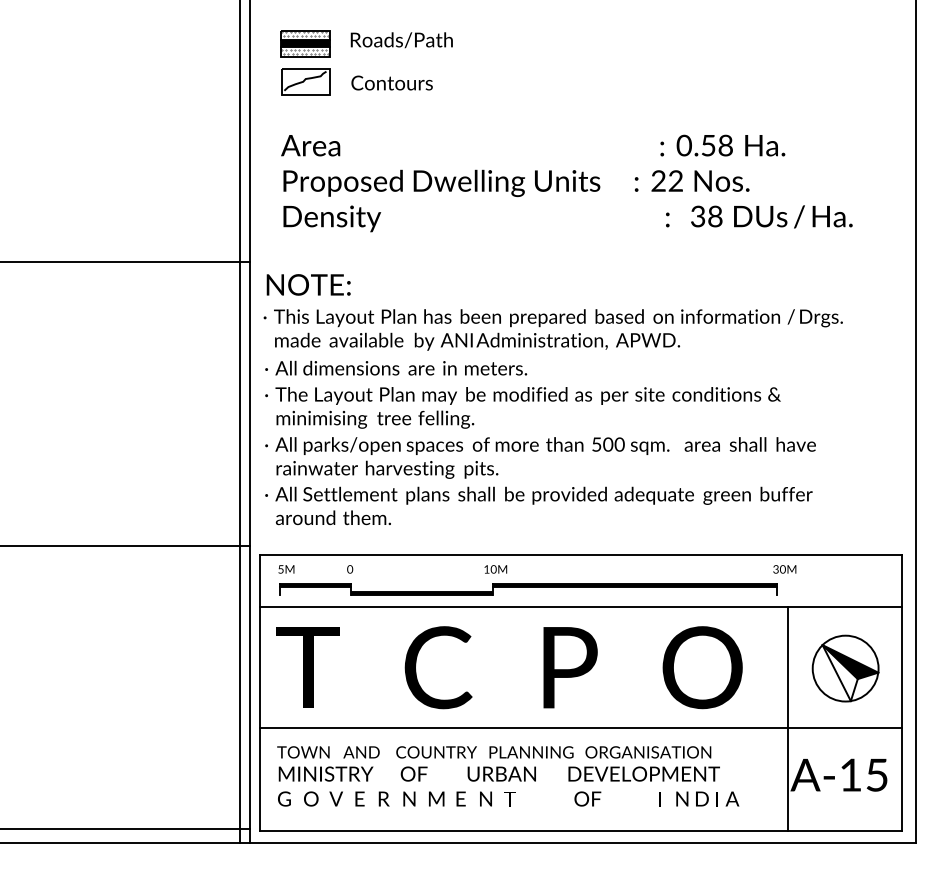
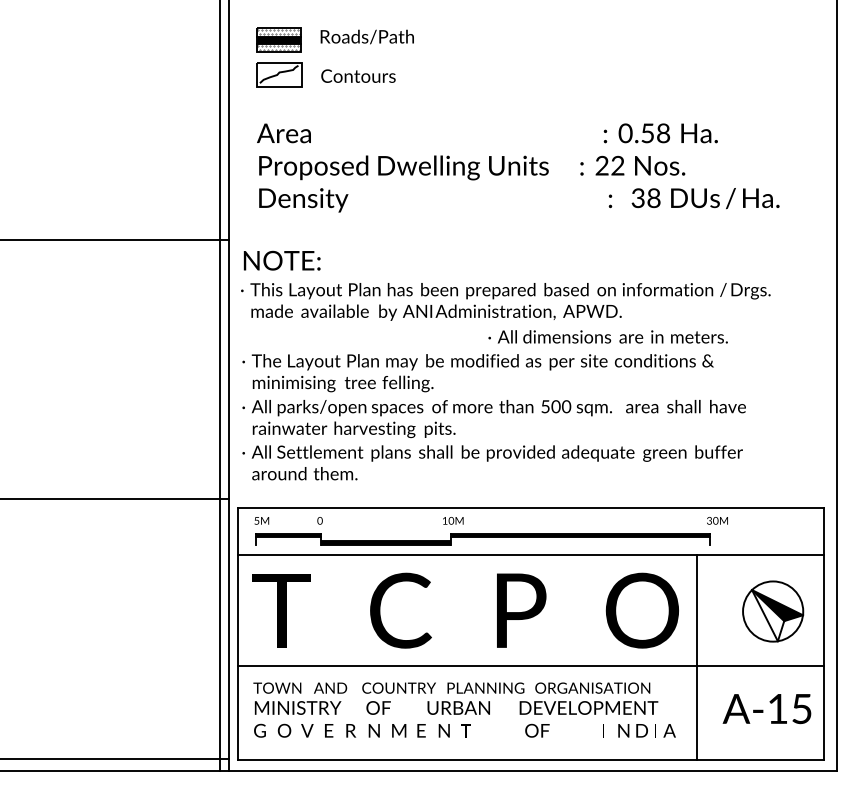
text: (395, 367) -> (607, 336), moved
line: (788, 718) -> (696, 657), moved

